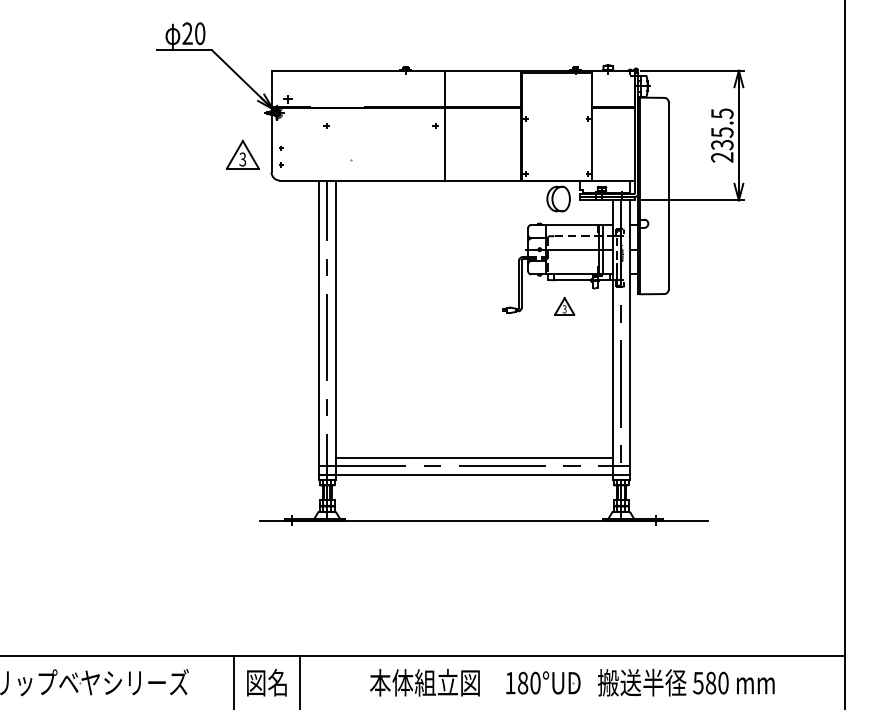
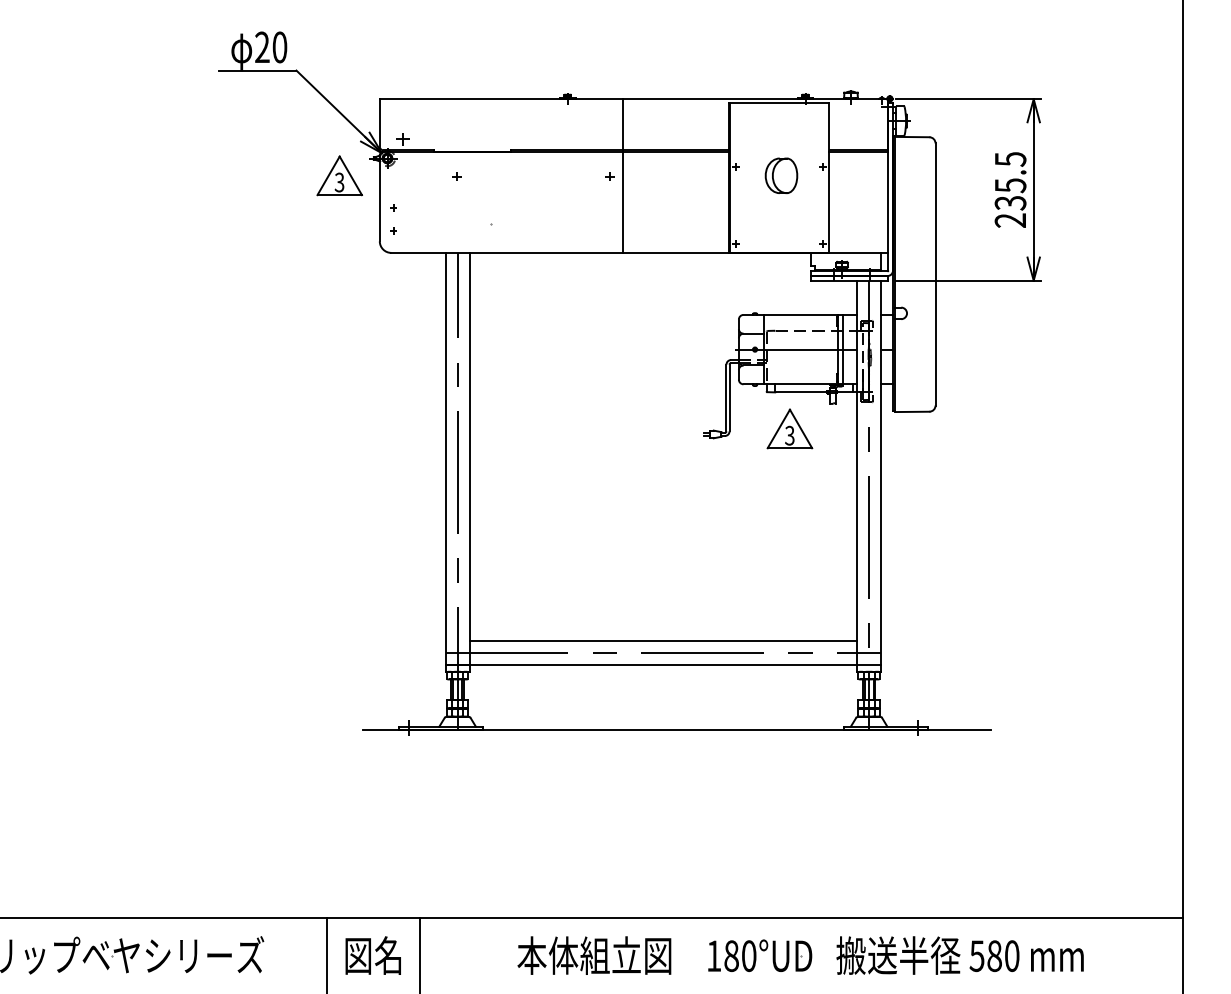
part: (242, 154) -> (339, 175), moved
part: (558, 198) -> (781, 175), moved
part: (564, 306) -> (789, 428), size x1.67

